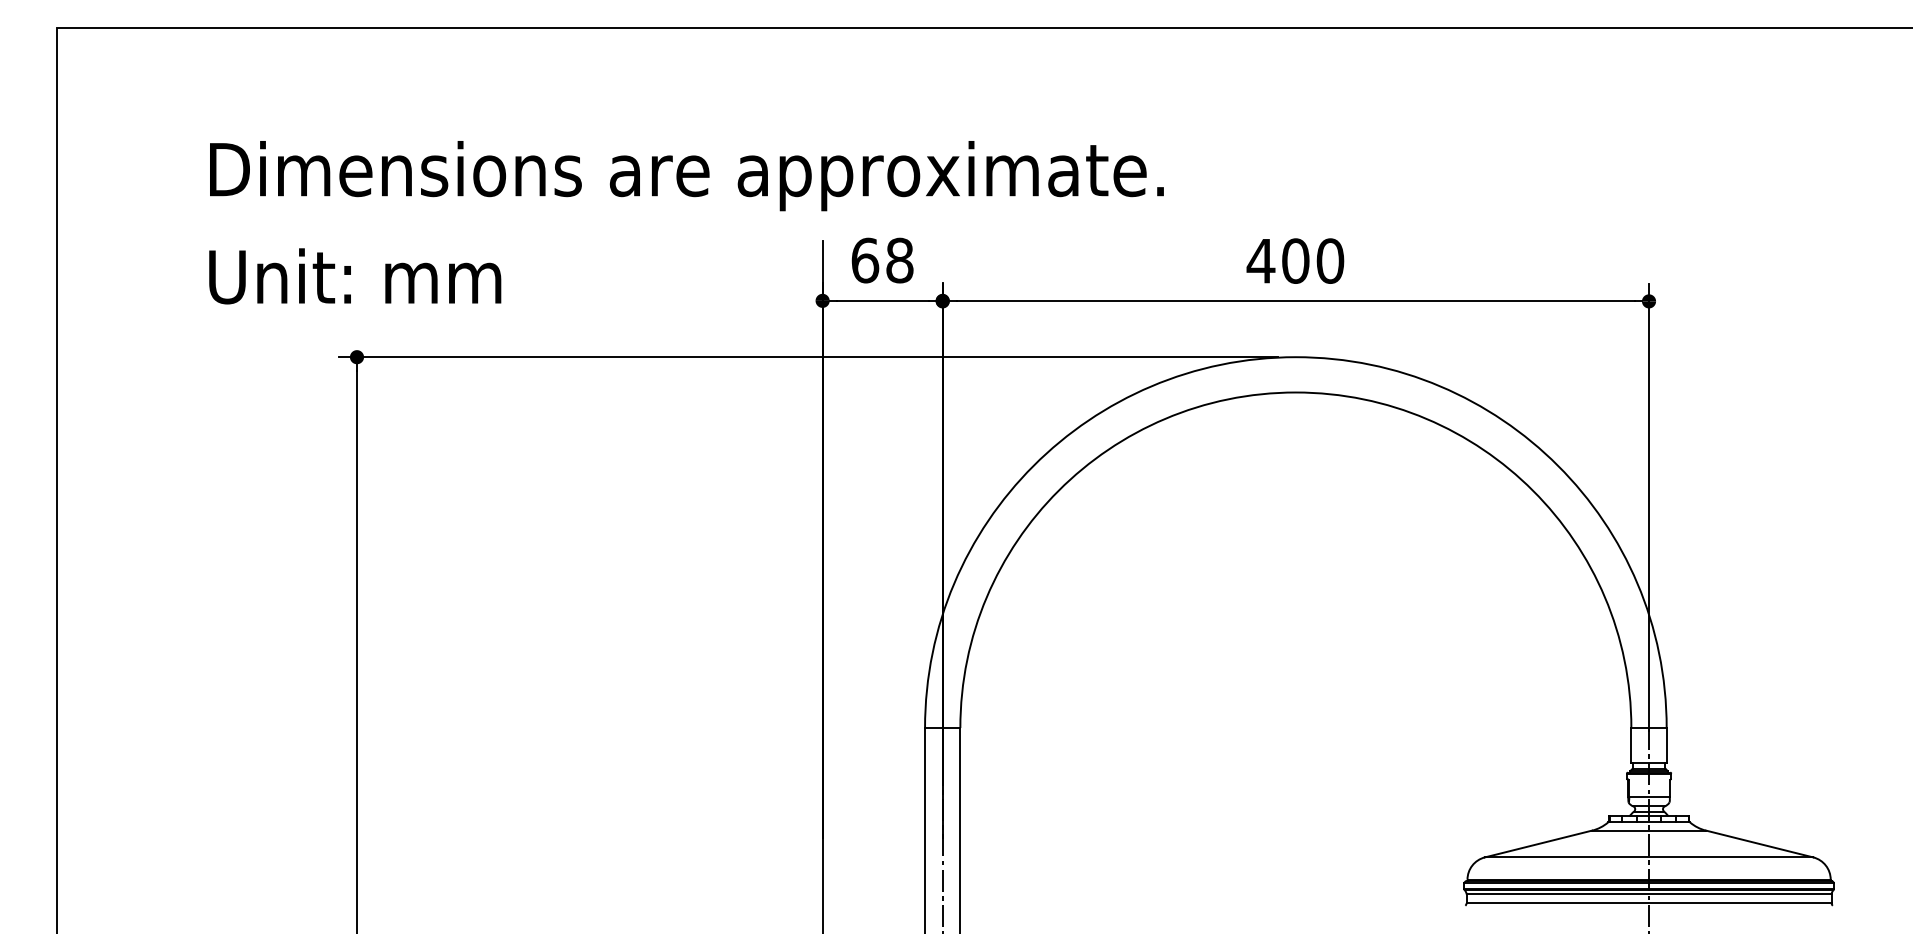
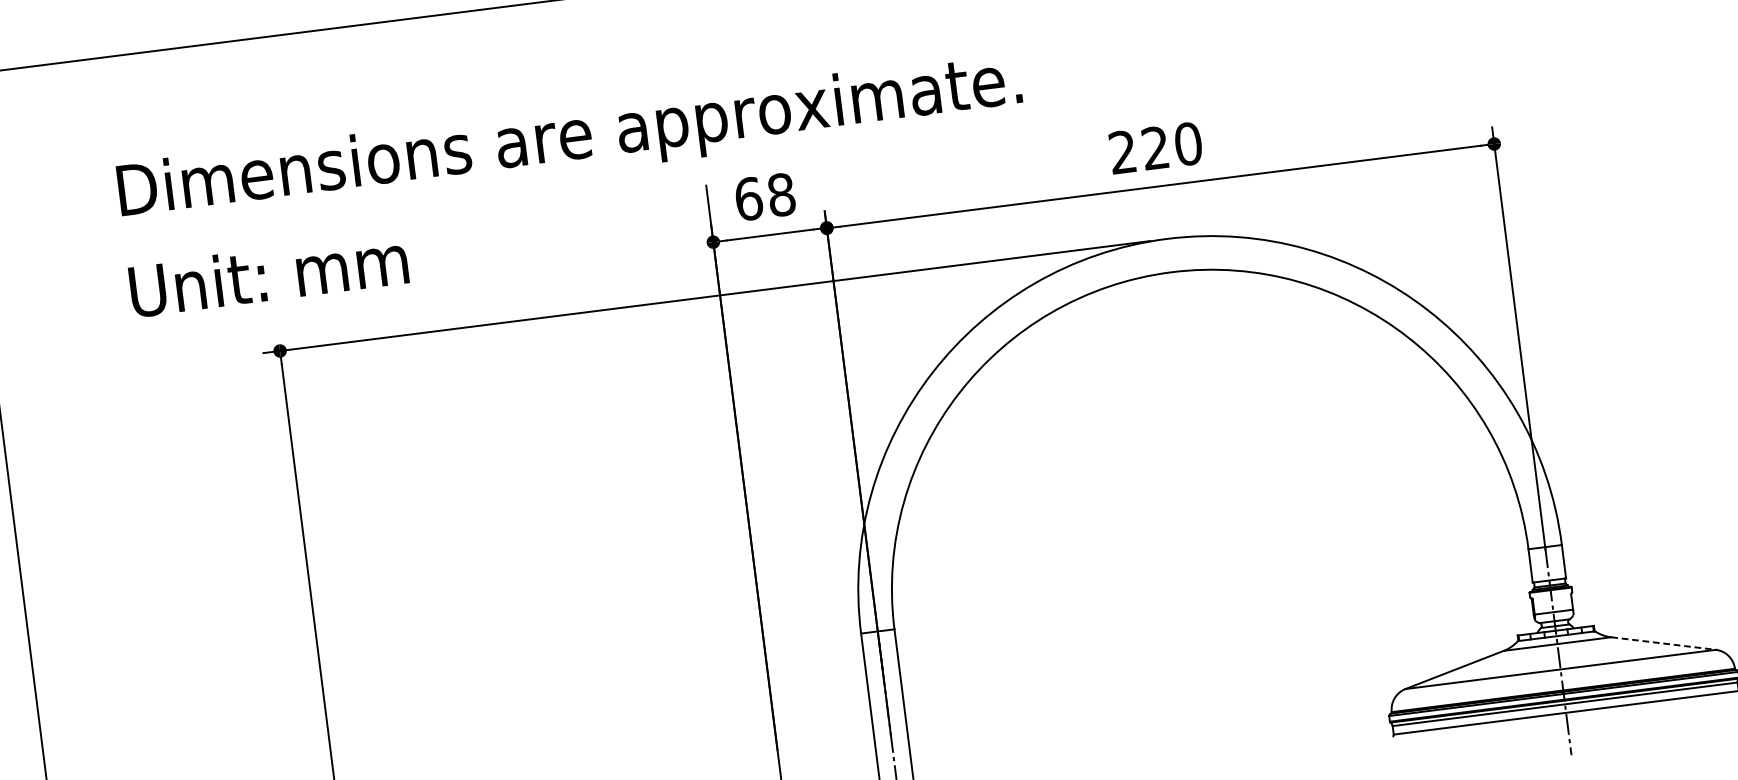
text: (1277, 260) -> (1138, 149), 400 -> 220
line: (1760, 844) -> (1664, 643), solid -> dashed

